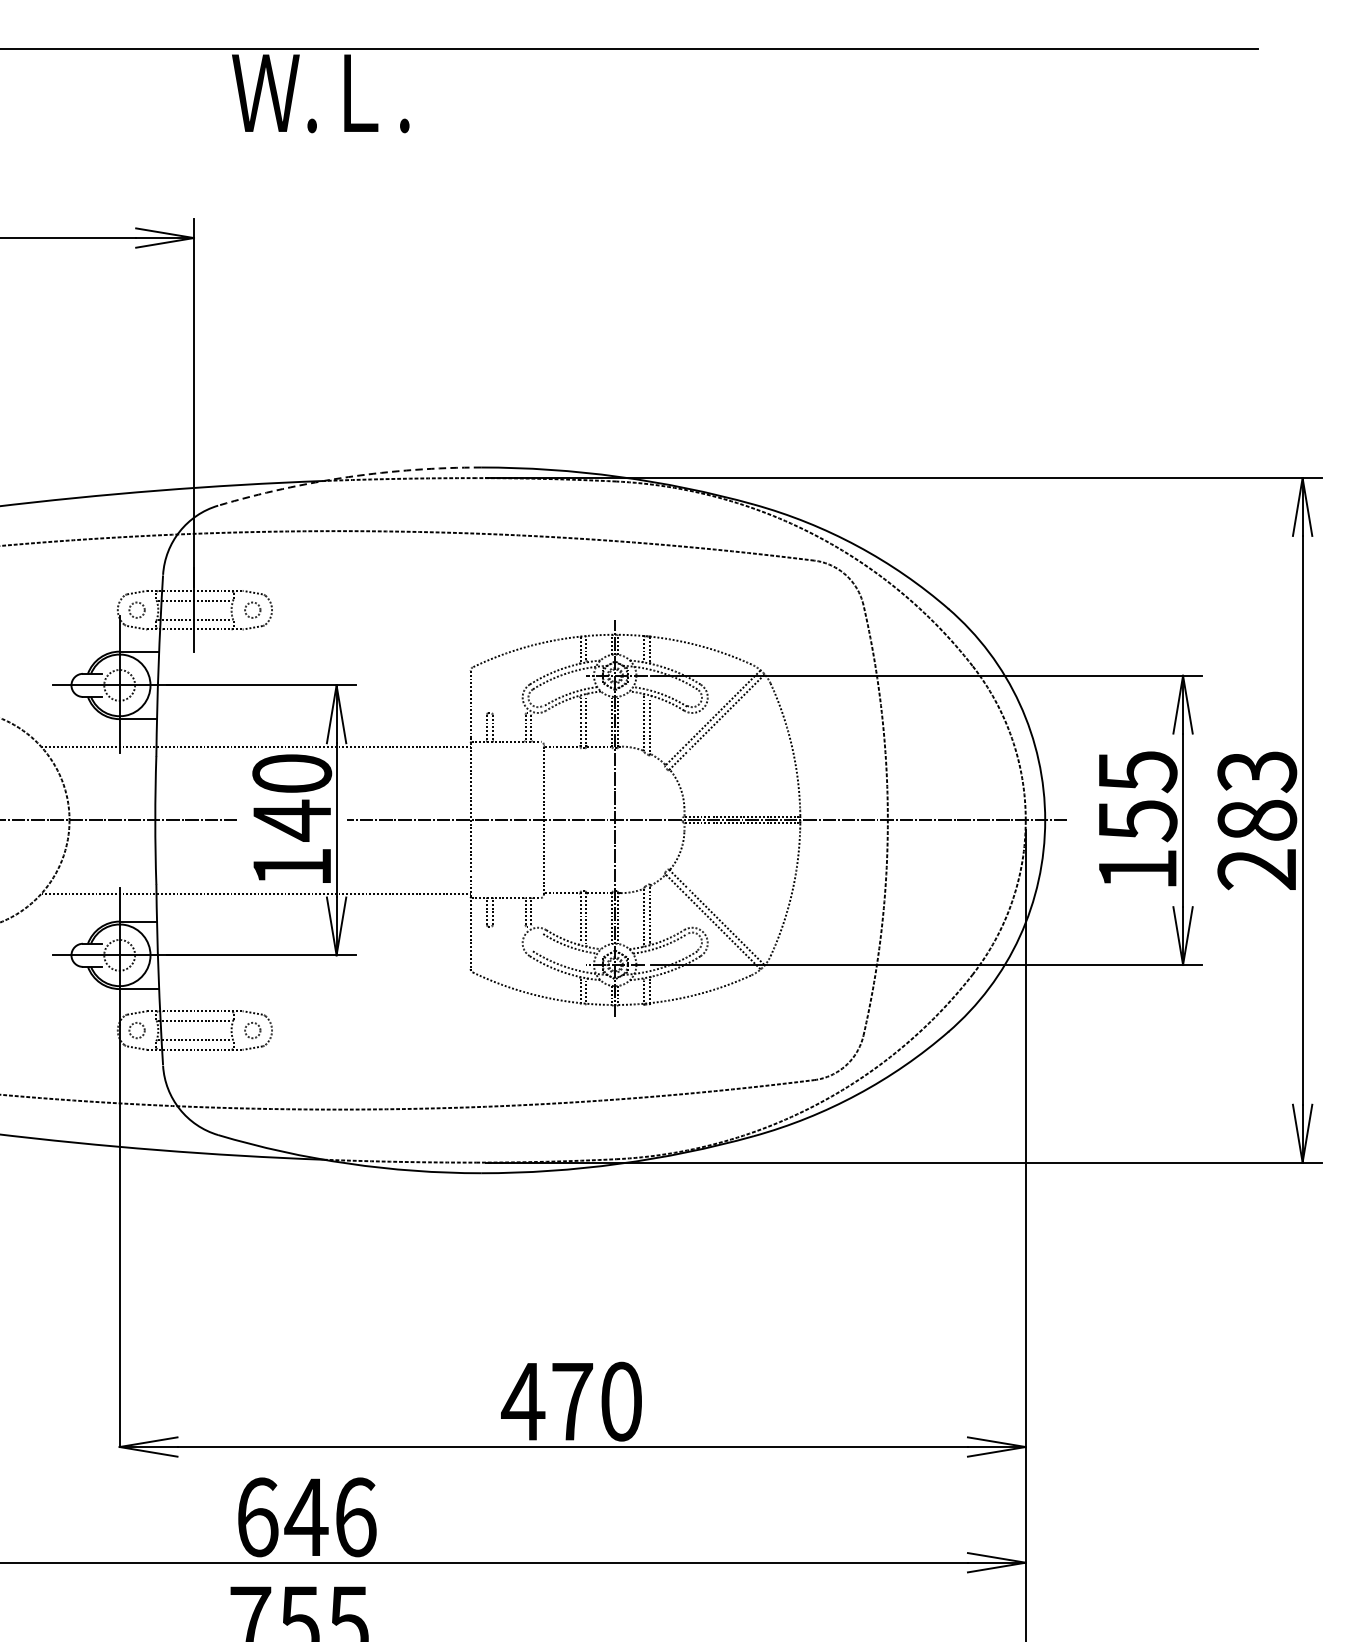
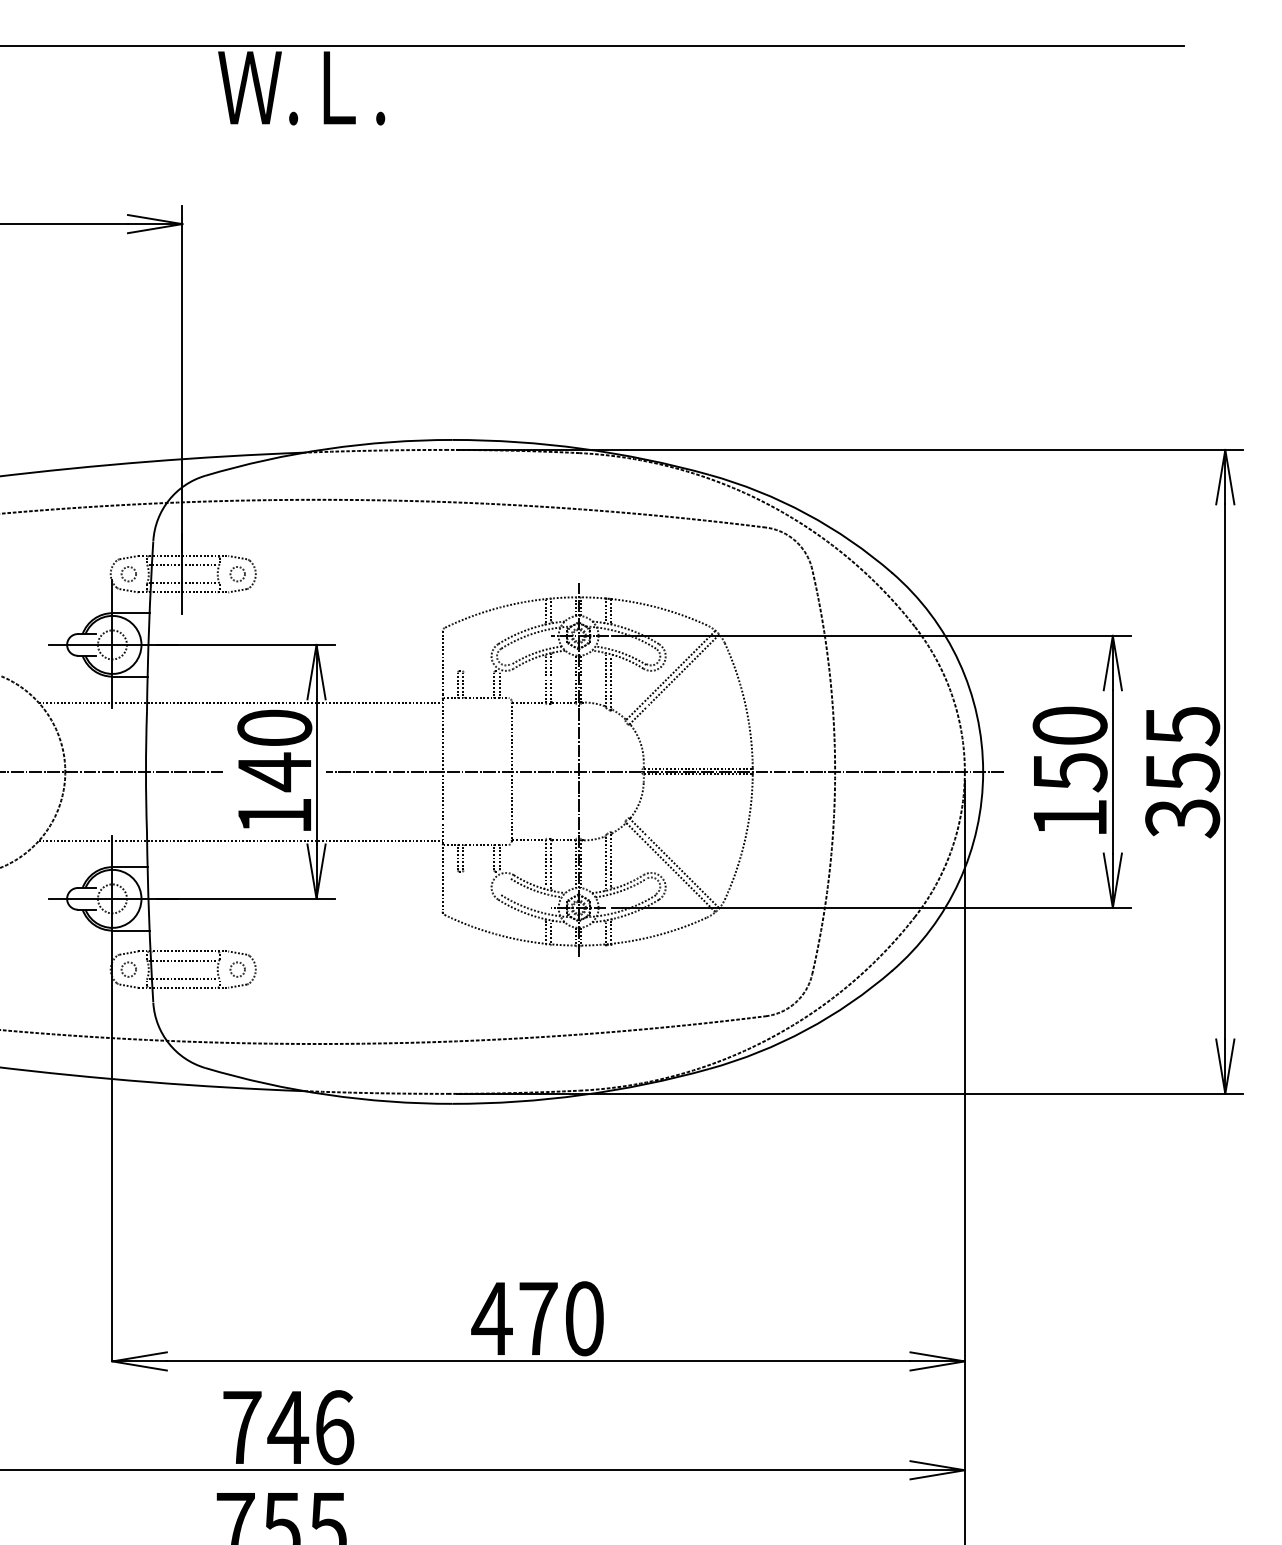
arc: (348, 476) -> (327, 448), dashed -> solid
text: (1136, 772) -> (1069, 726), 155 -> 150
text: (1257, 821) -> (1182, 772), 283 -> 355
text: (257, 1517) -> (242, 1427), 646 -> 746

